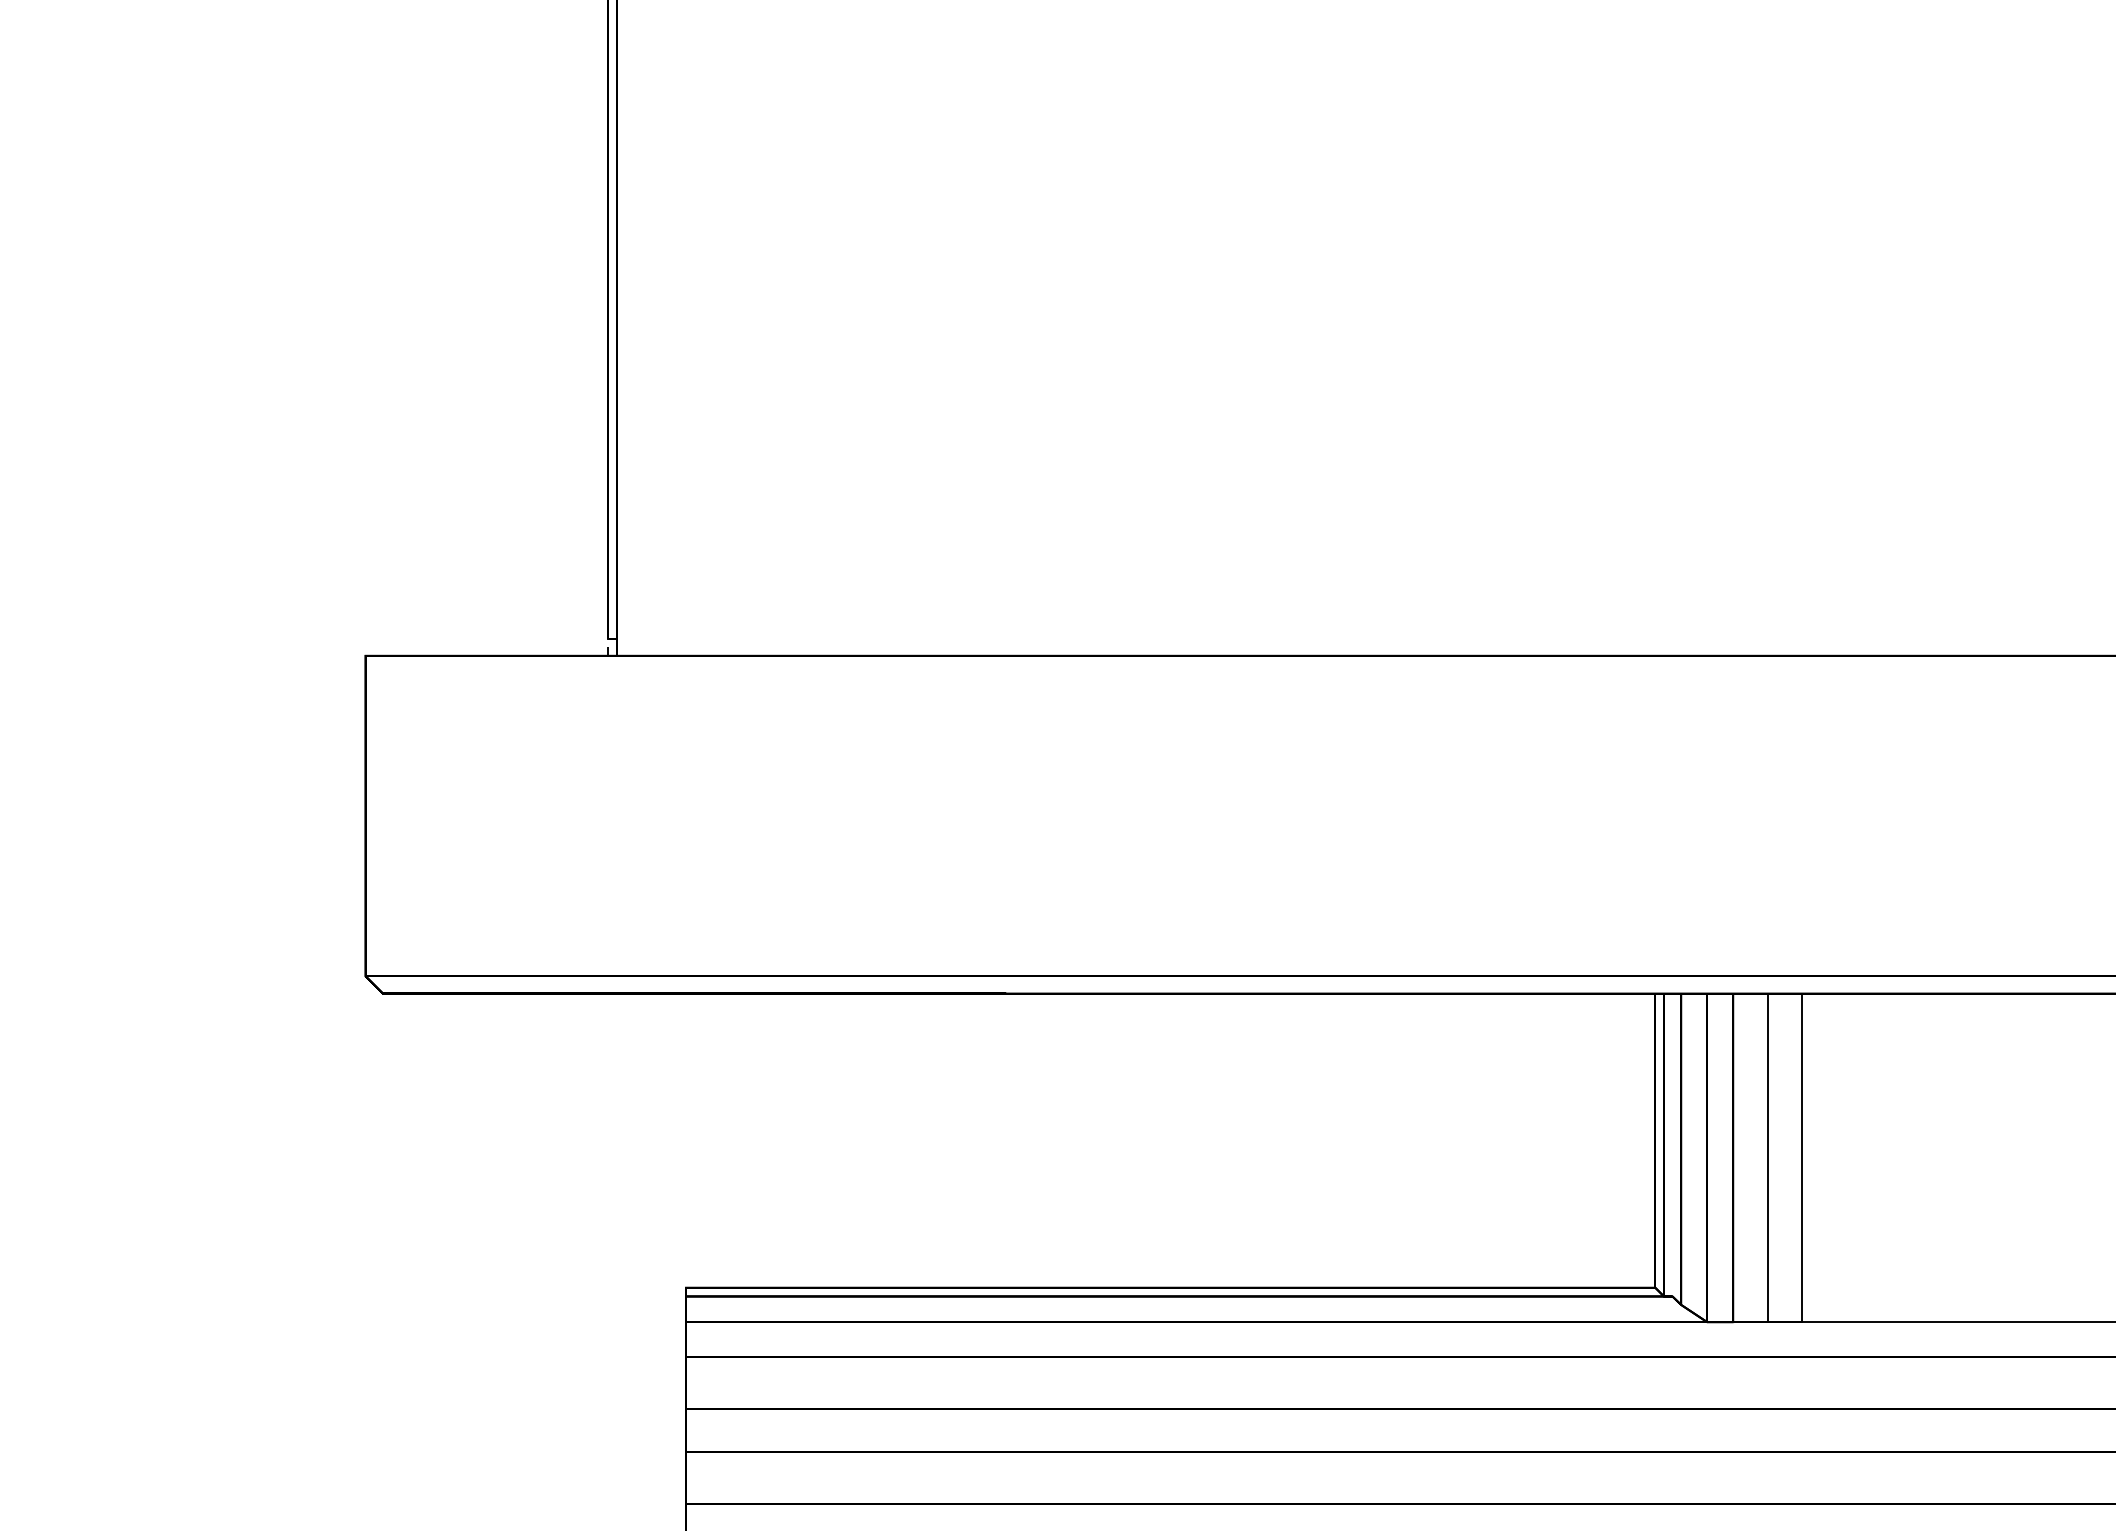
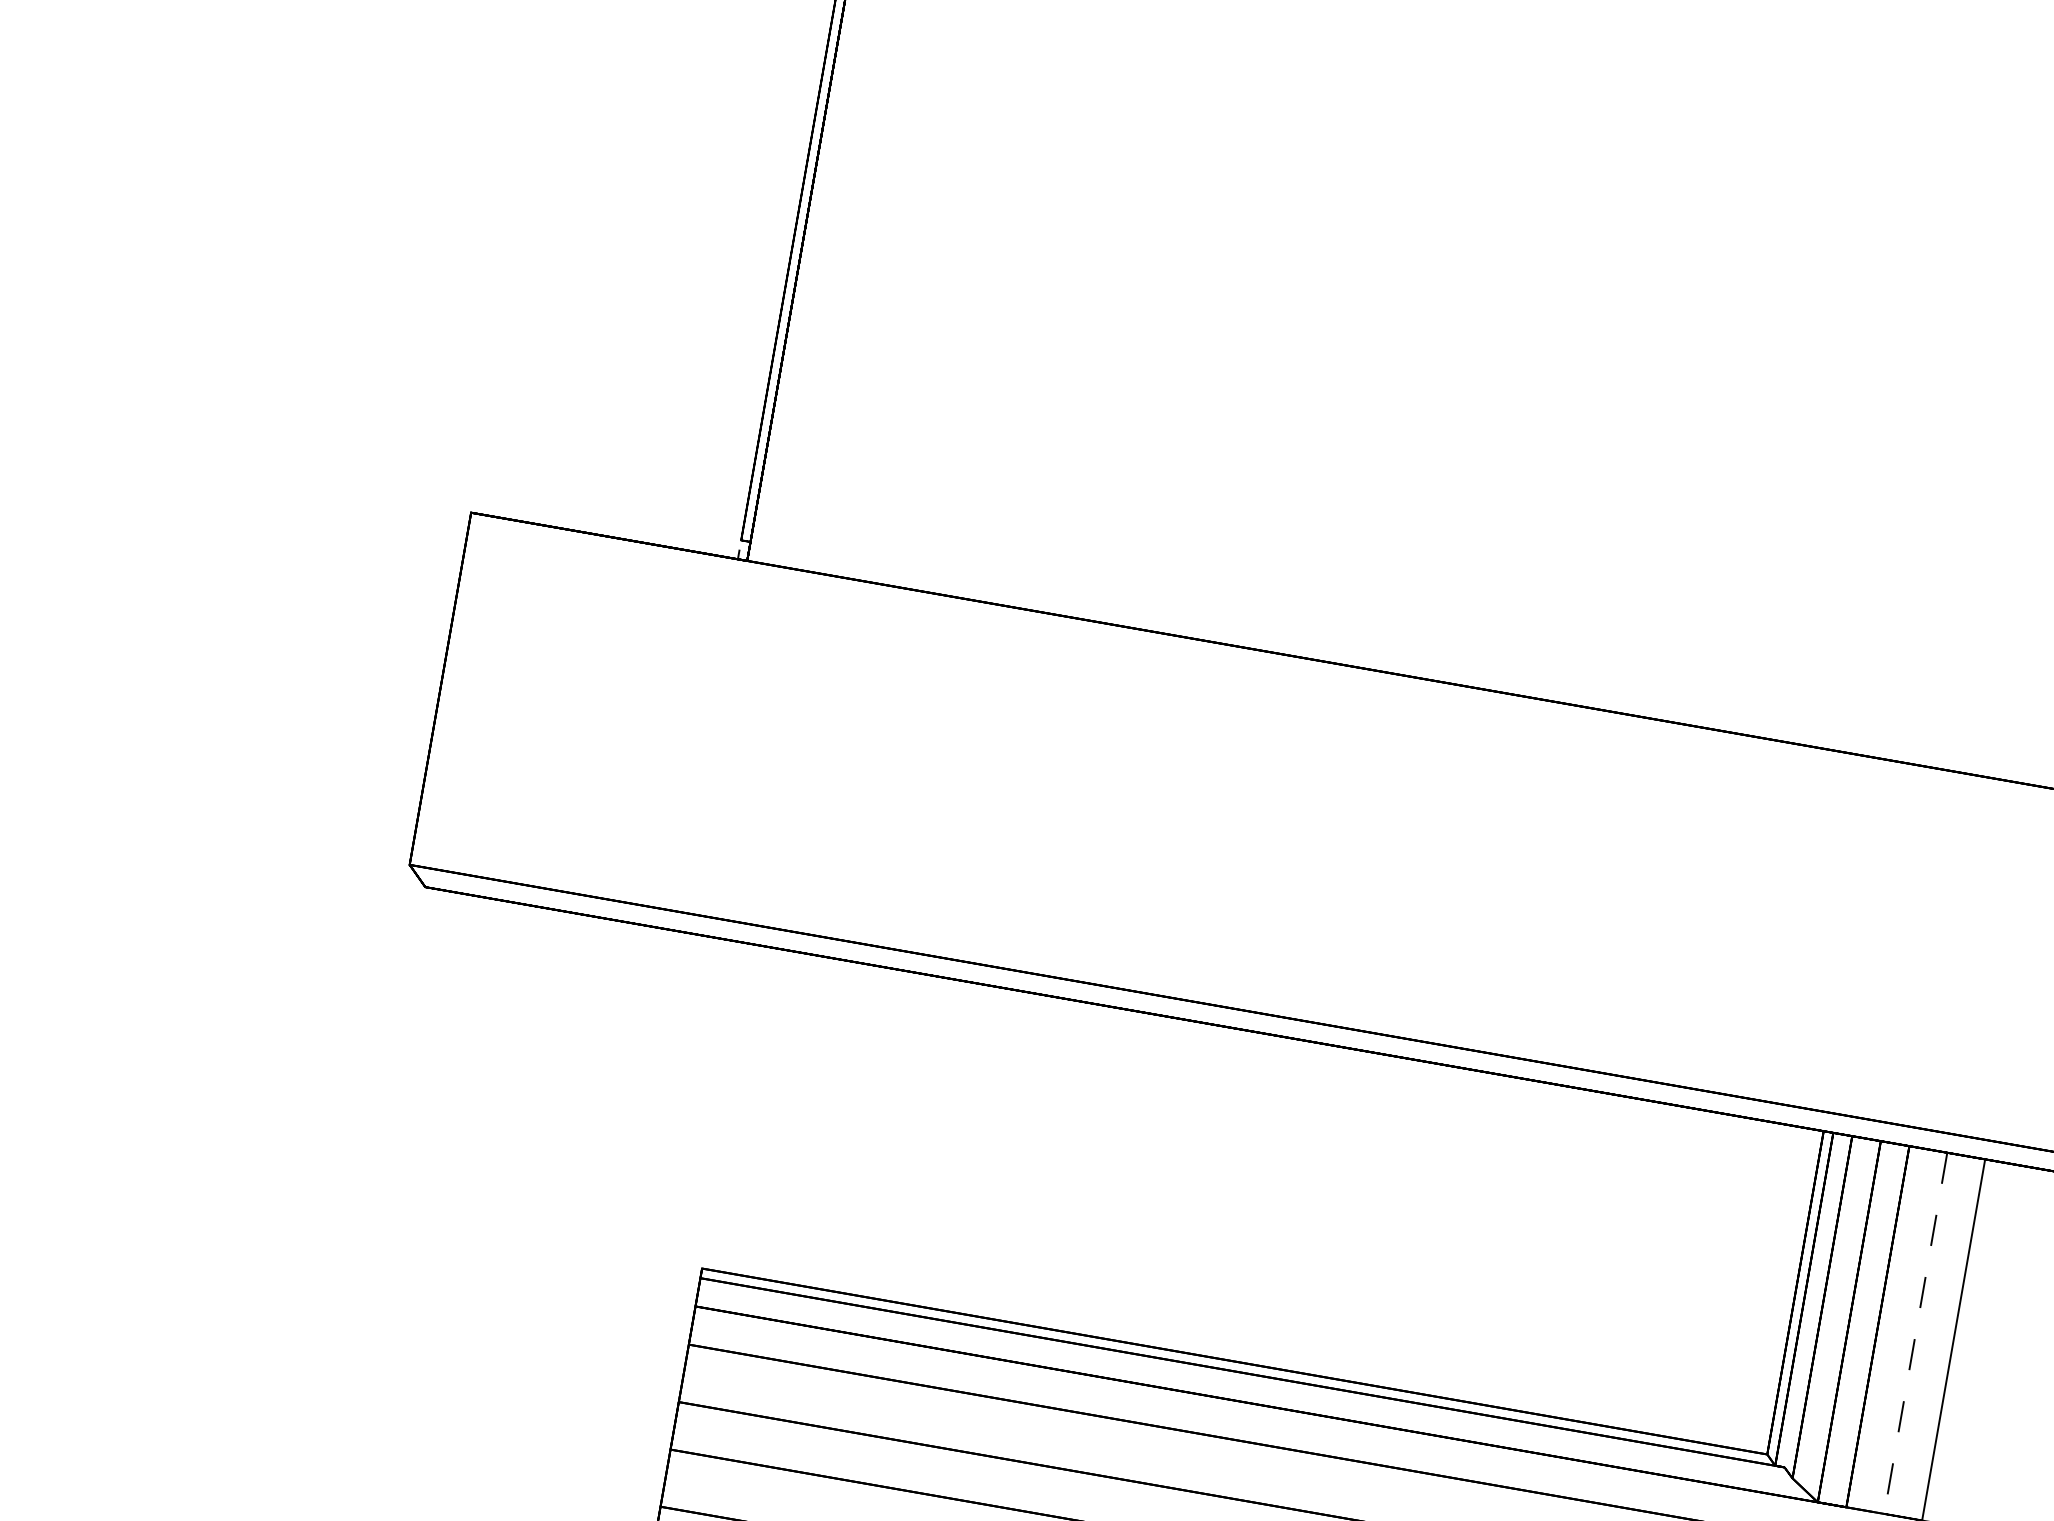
line: (1767, 1176) -> (1911, 1353), solid -> dashed

